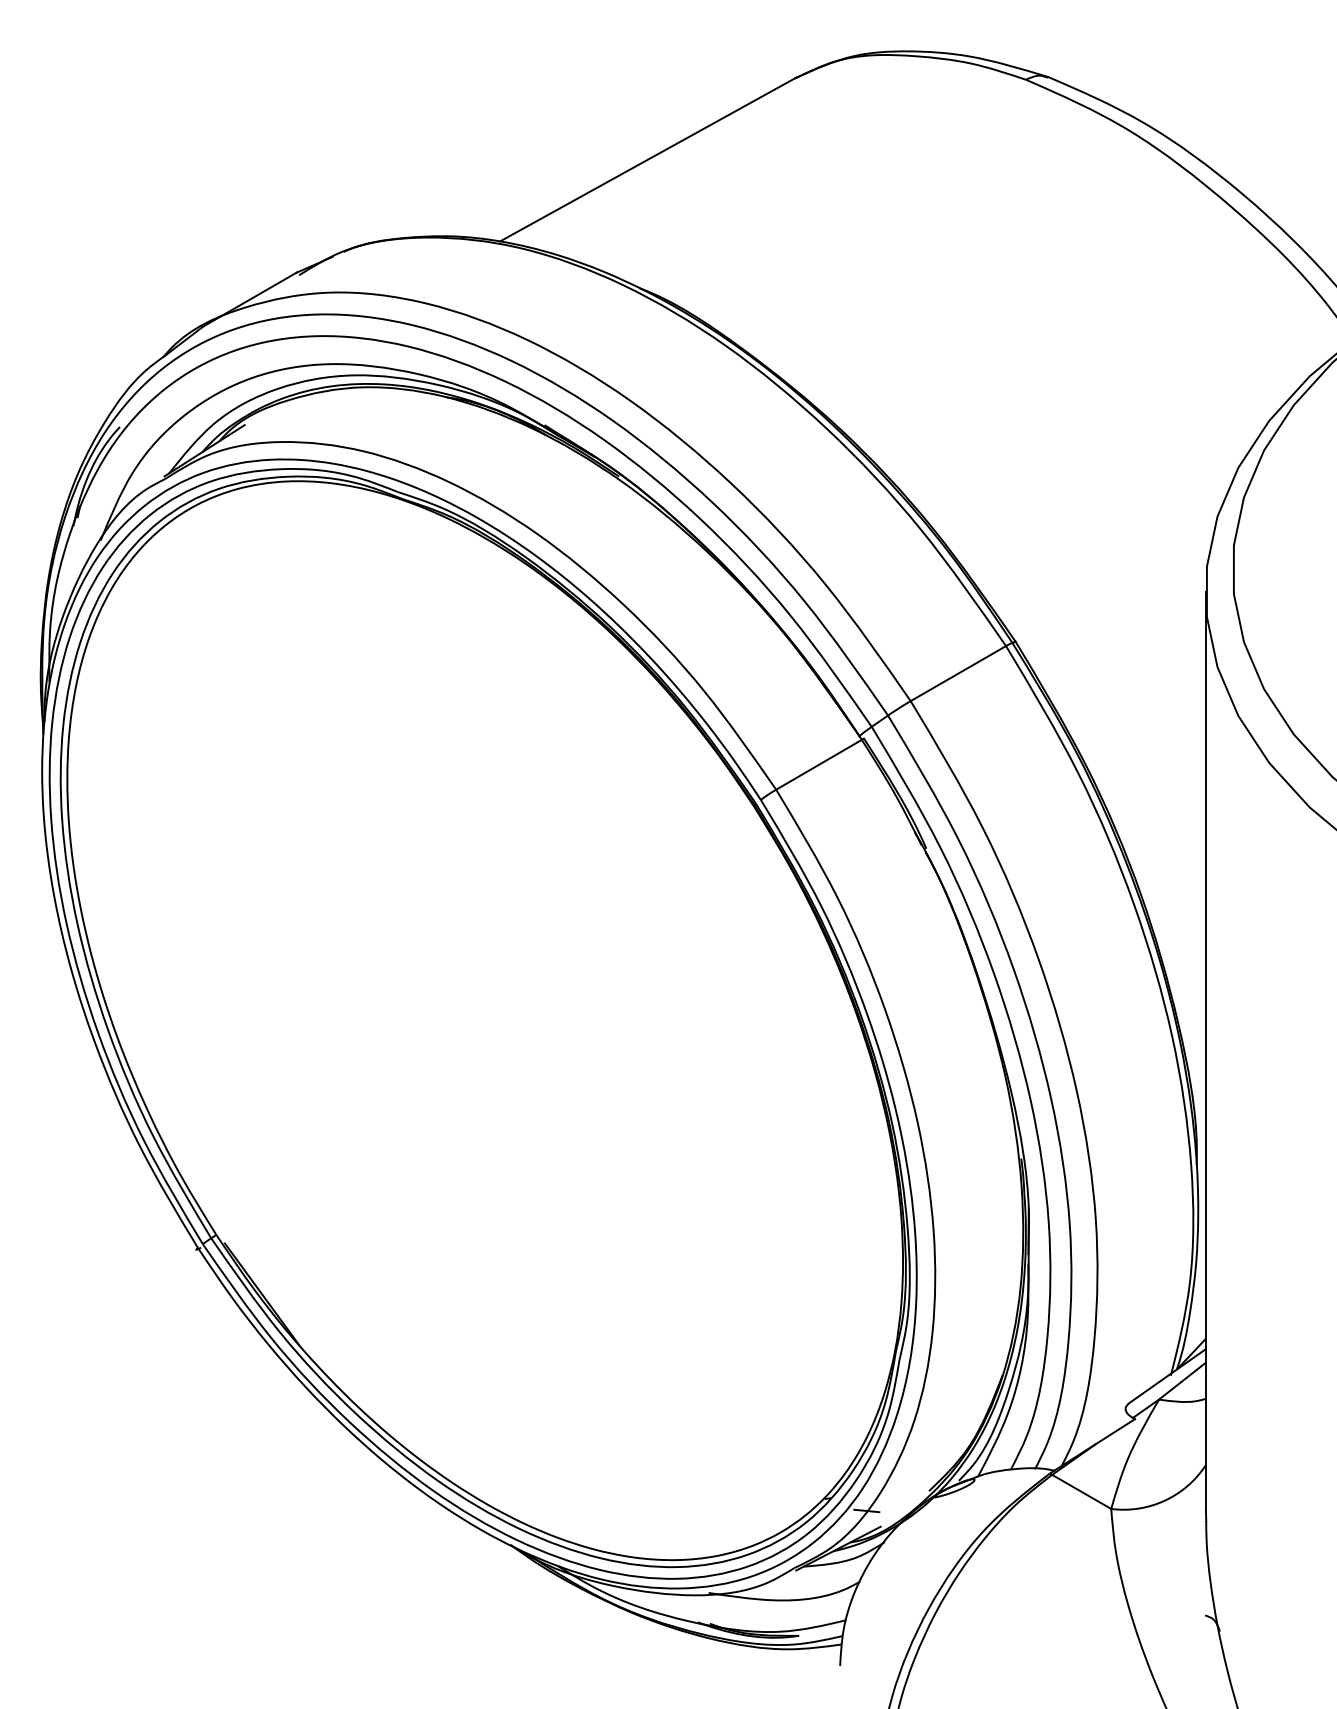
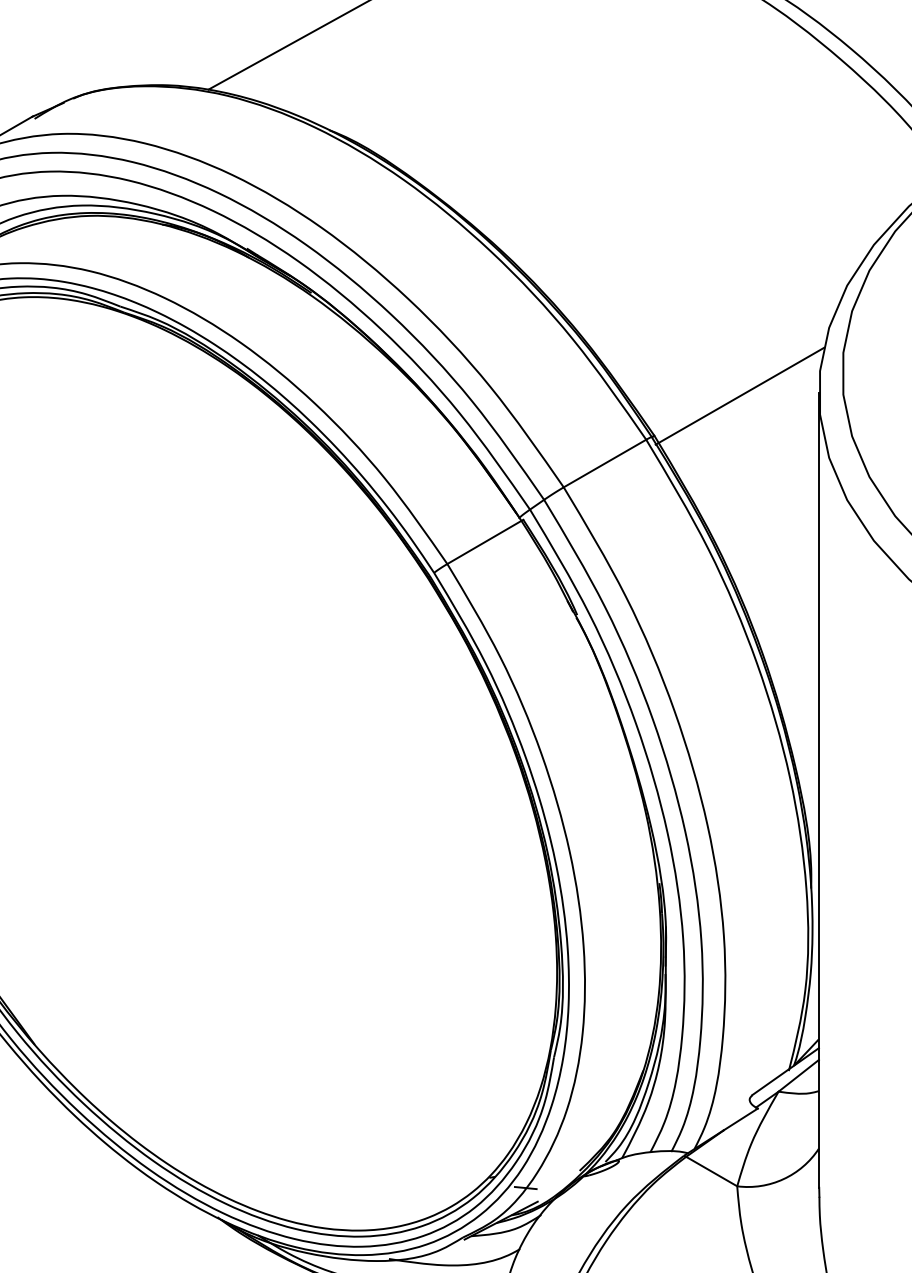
line: (1113, 595) -> (739, 395), added

